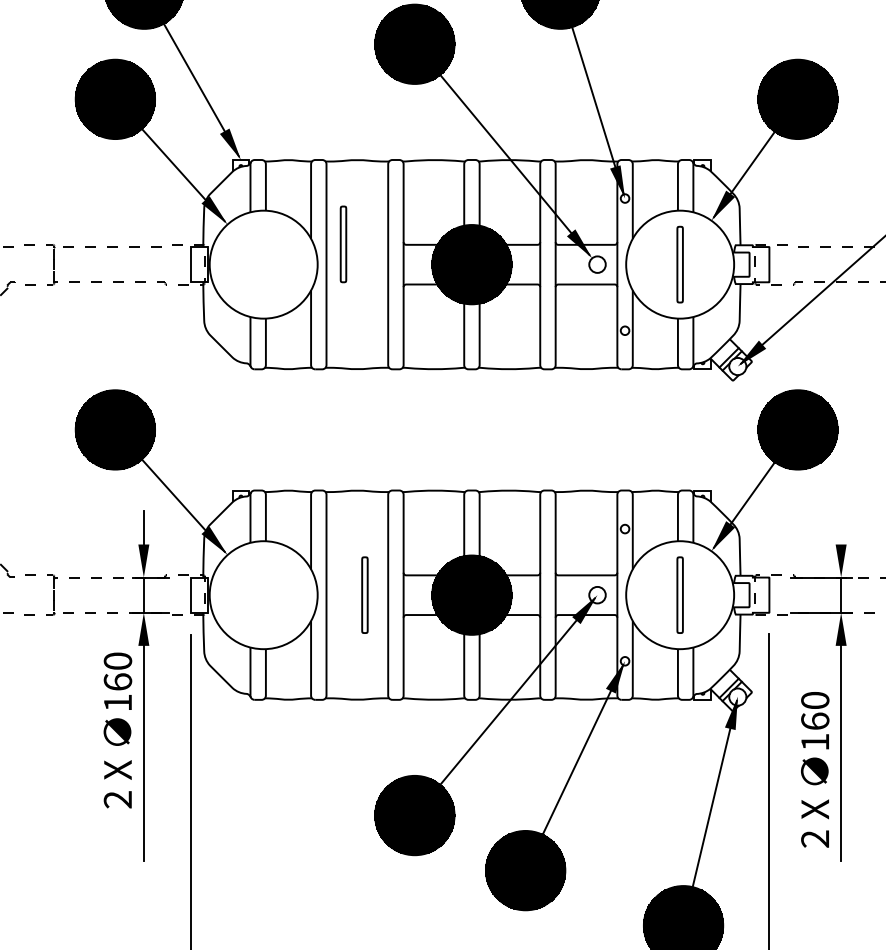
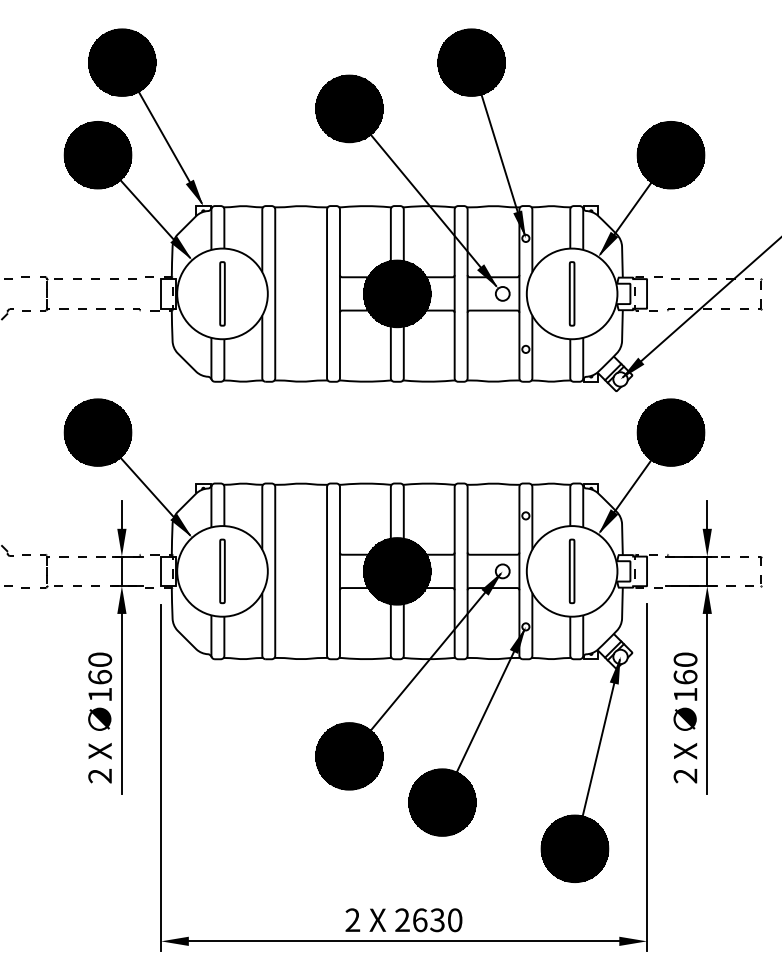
part: (343, 243) -> (222, 293), moved
line: (841, 527) -> (707, 514), added
part: (364, 595) -> (222, 571), moved
text: (118, 729) -> (100, 717), moved

